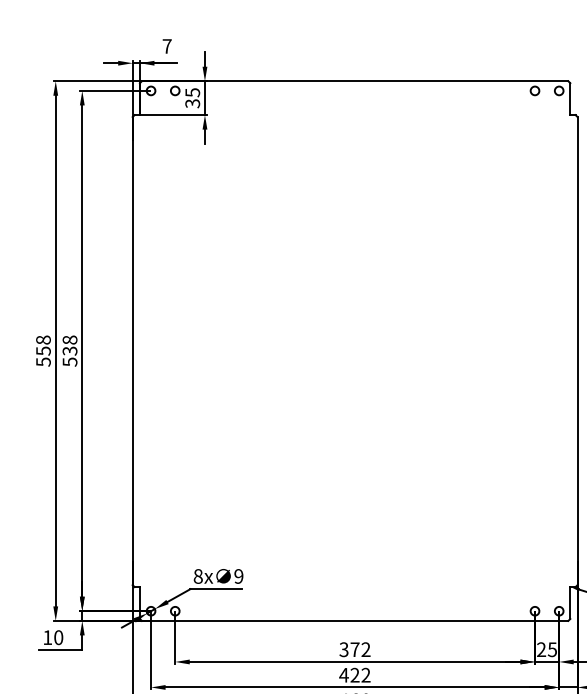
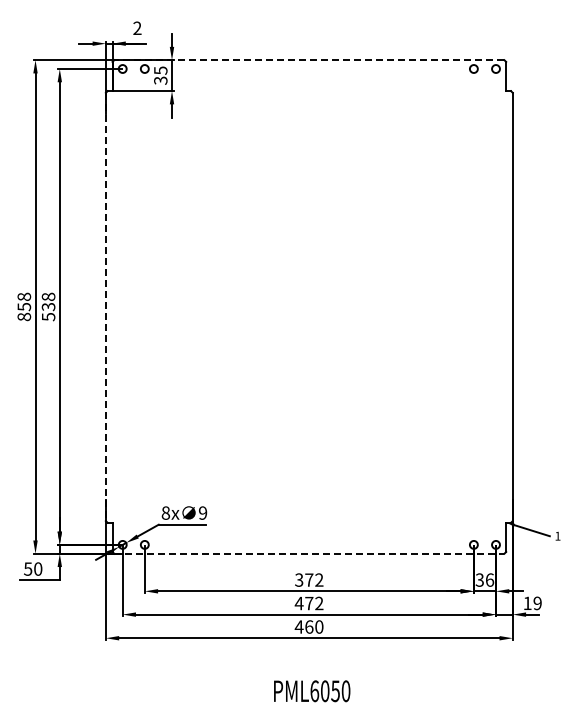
text: (167, 45) -> (137, 27), 7 -> 2
line: (354, 81) -> (308, 60), solid -> dashed
line: (132, 351) -> (105, 307), solid -> dashed
text: (42, 361) -> (23, 316), 558 -> 858
line: (355, 620) -> (309, 553), solid -> dashed
text: (48, 637) -> (28, 568), 10 -> 50
text: (546, 649) -> (484, 579), 25 -> 36
text: (355, 675) -> (309, 603), 422 -> 472

